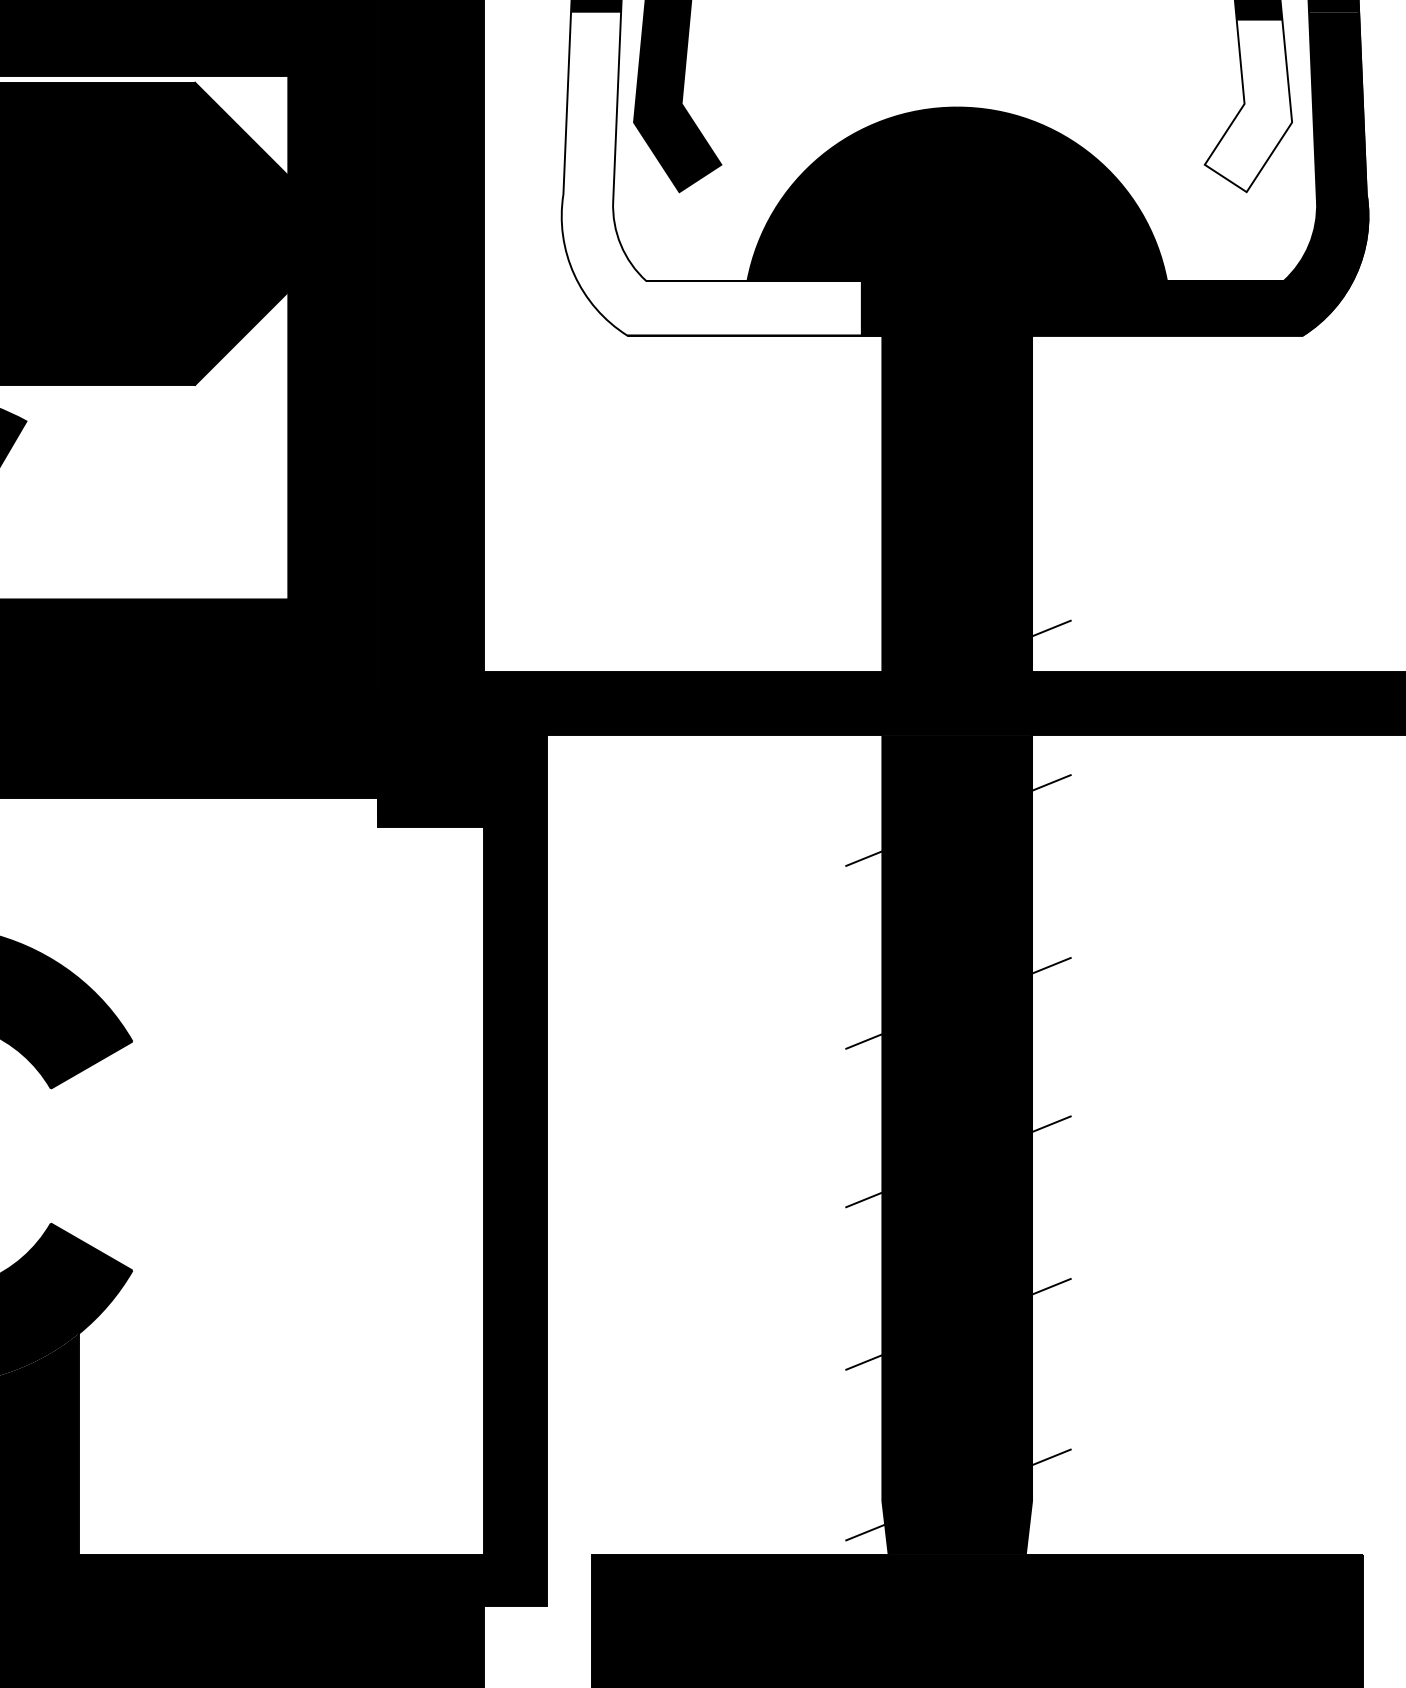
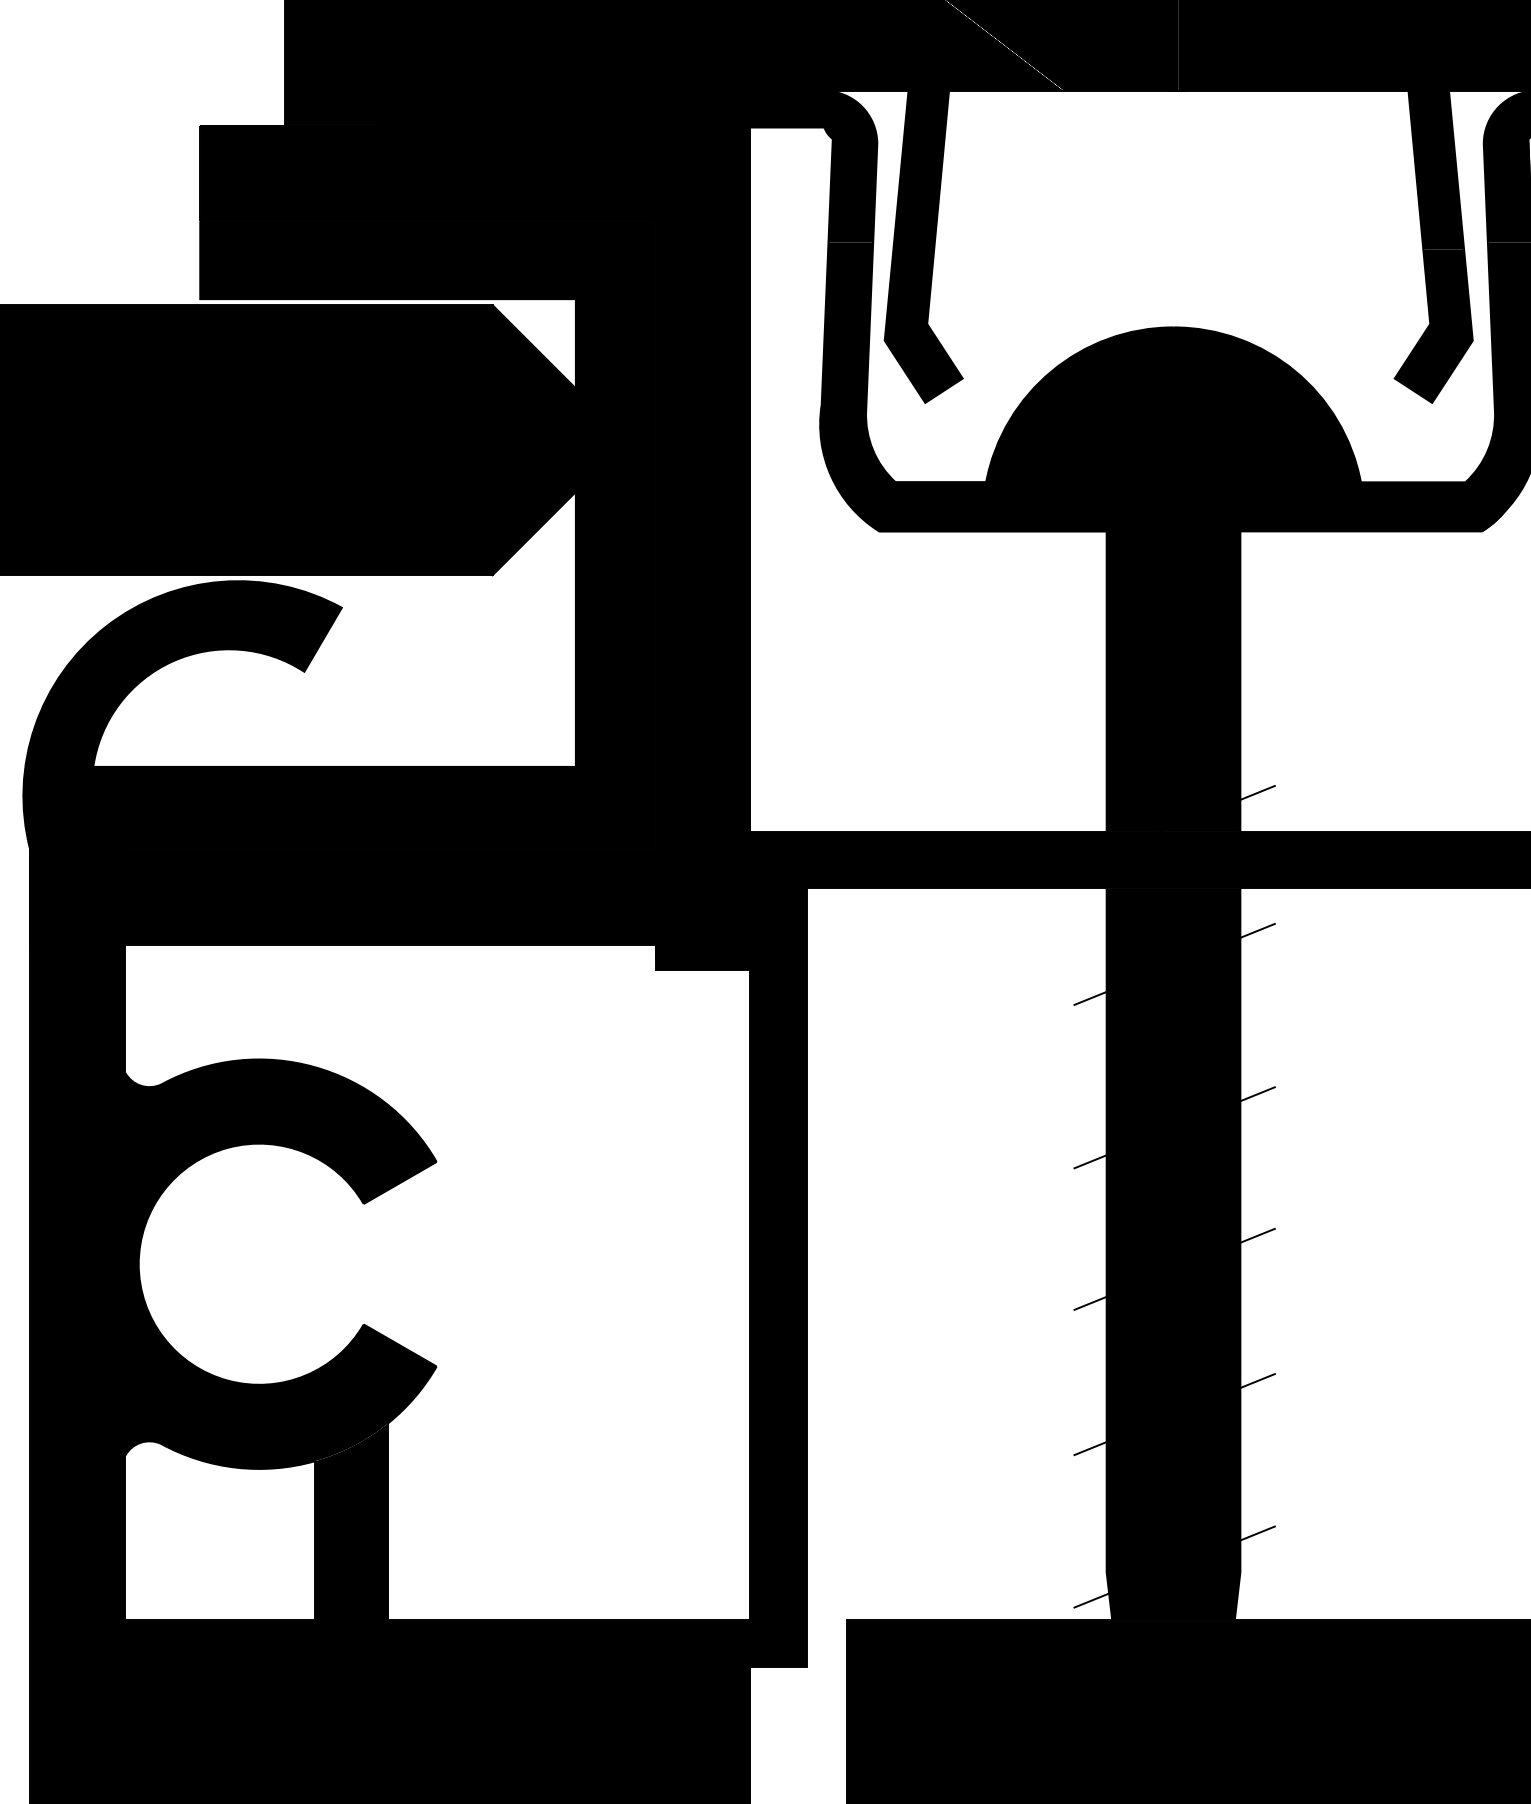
fill: (1248, 105) -> (1433, 325), added
fill: (731, 173) -> (971, 386), added

